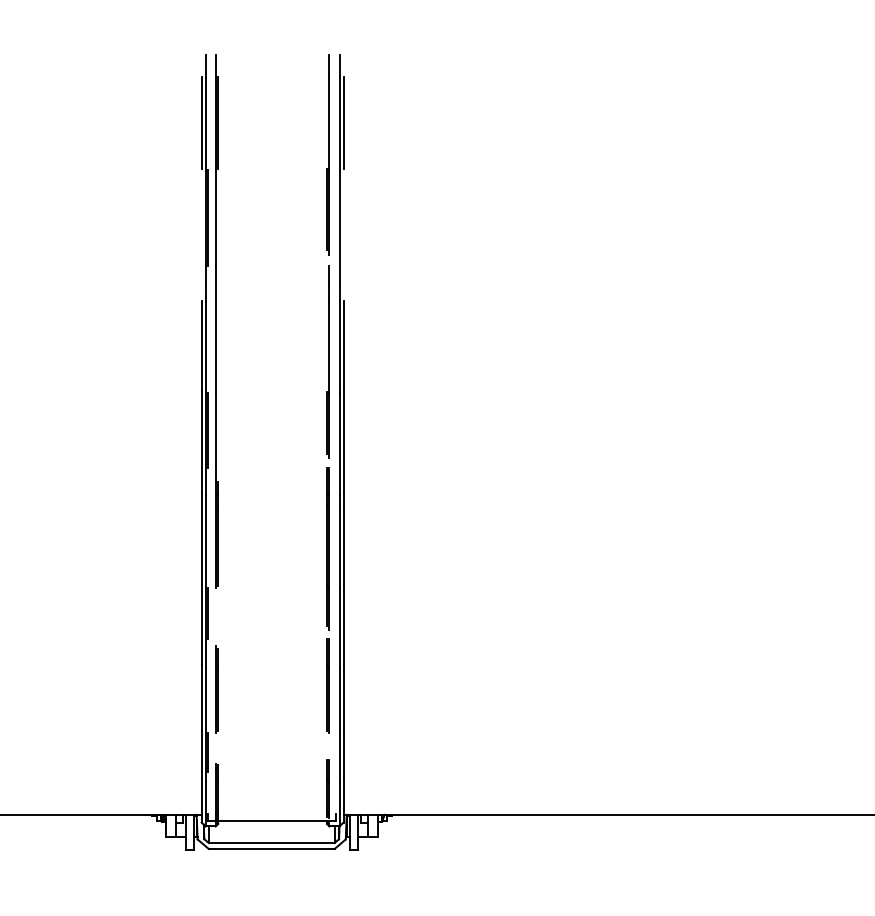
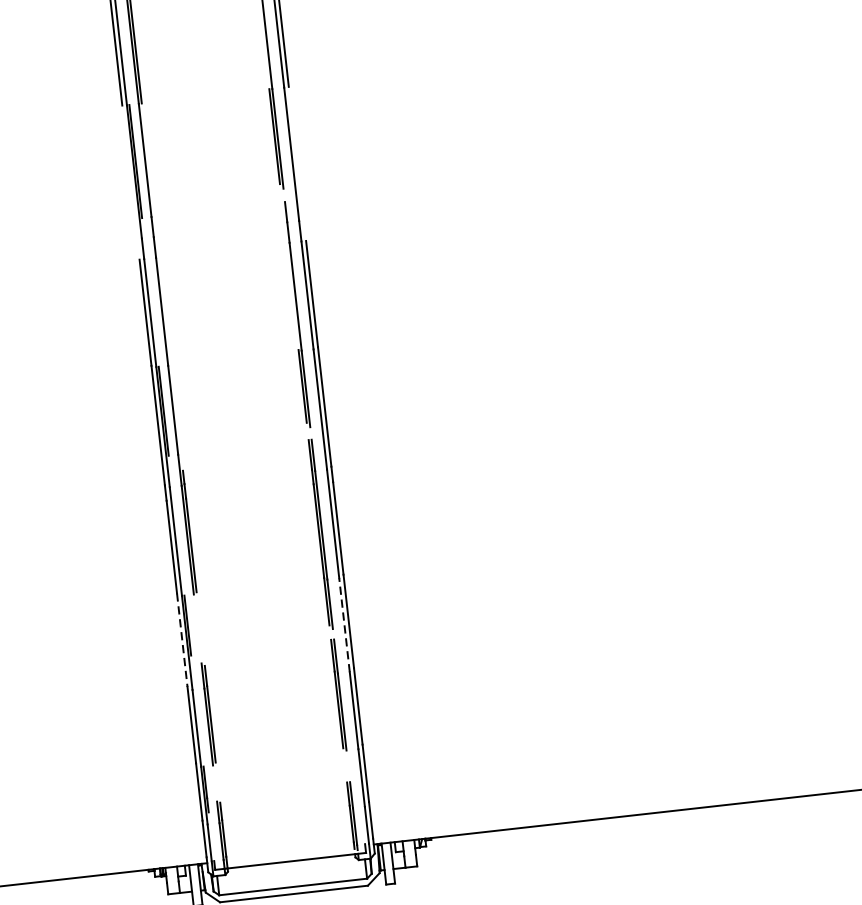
line: (201, 624) -> (182, 639), solid -> dashed
line: (339, 627) -> (344, 625), solid -> dashed

